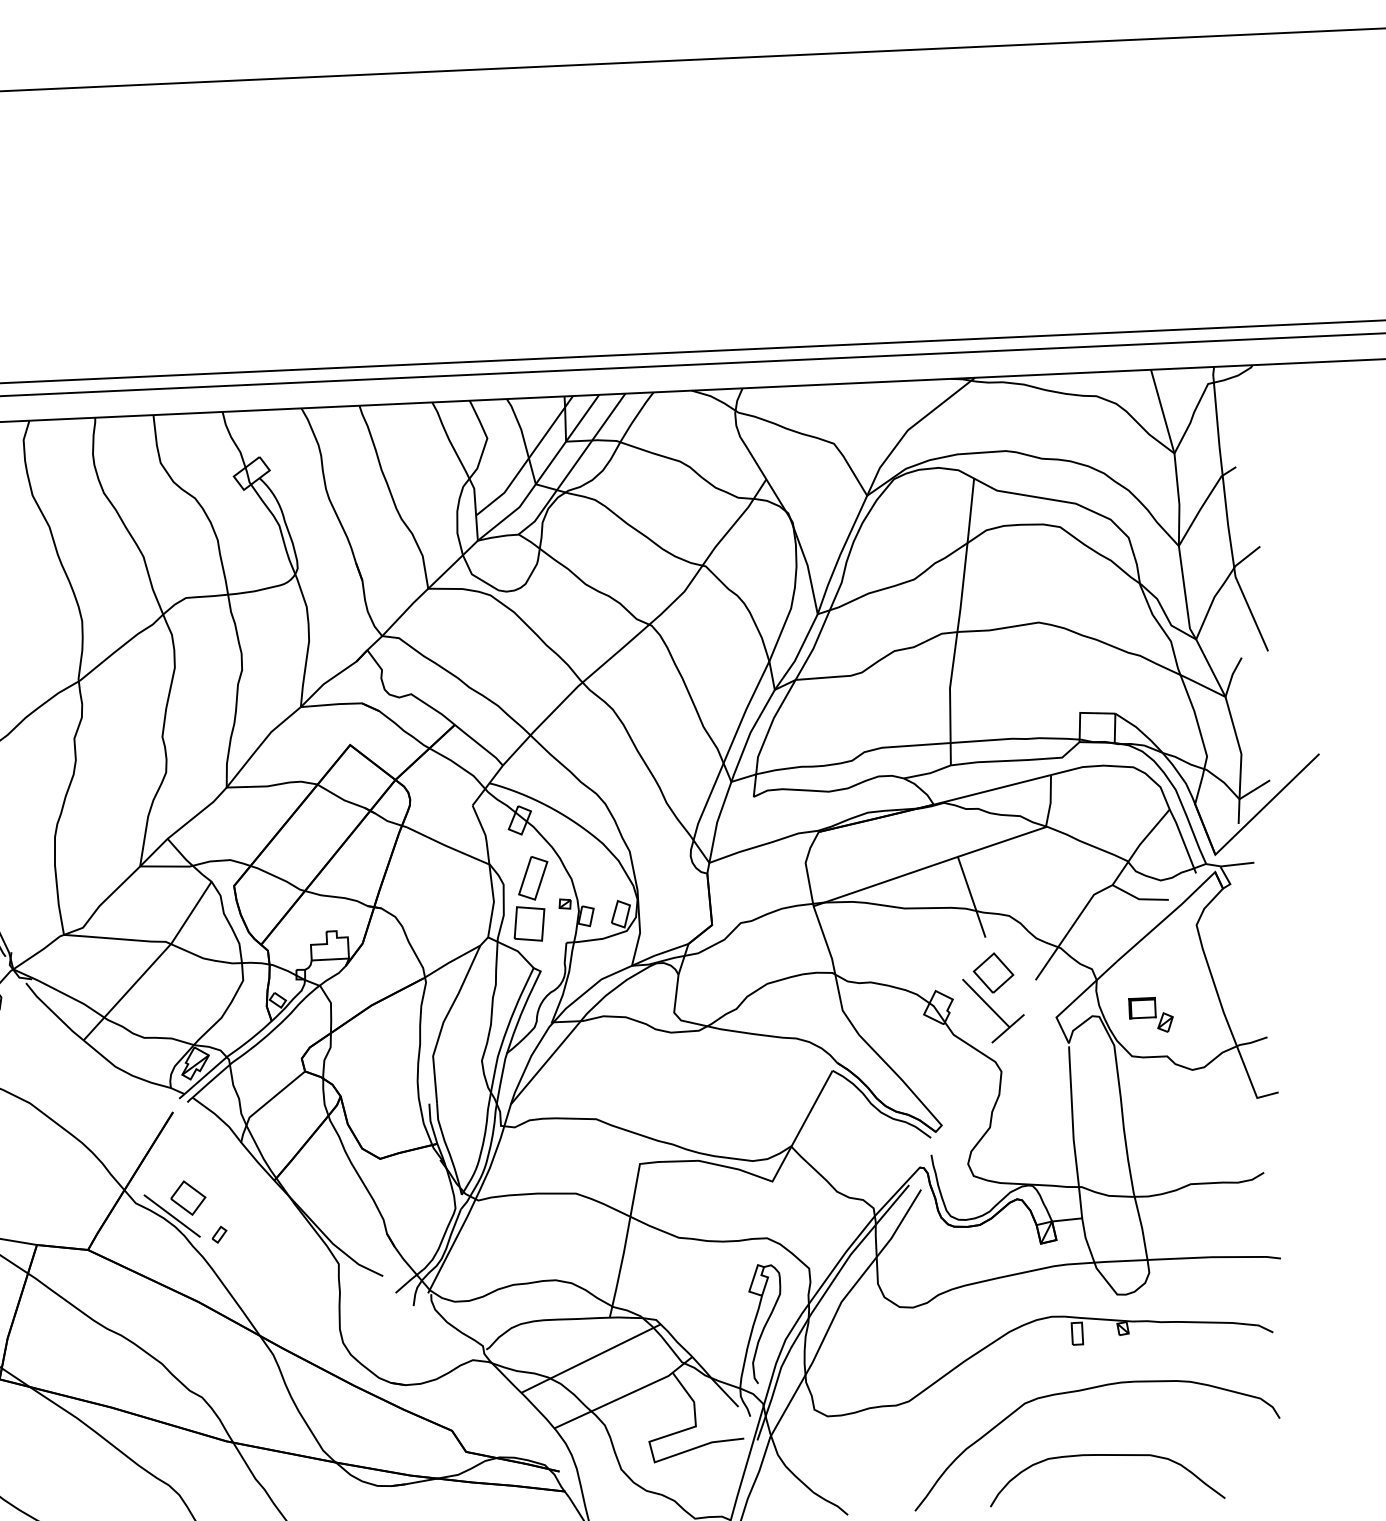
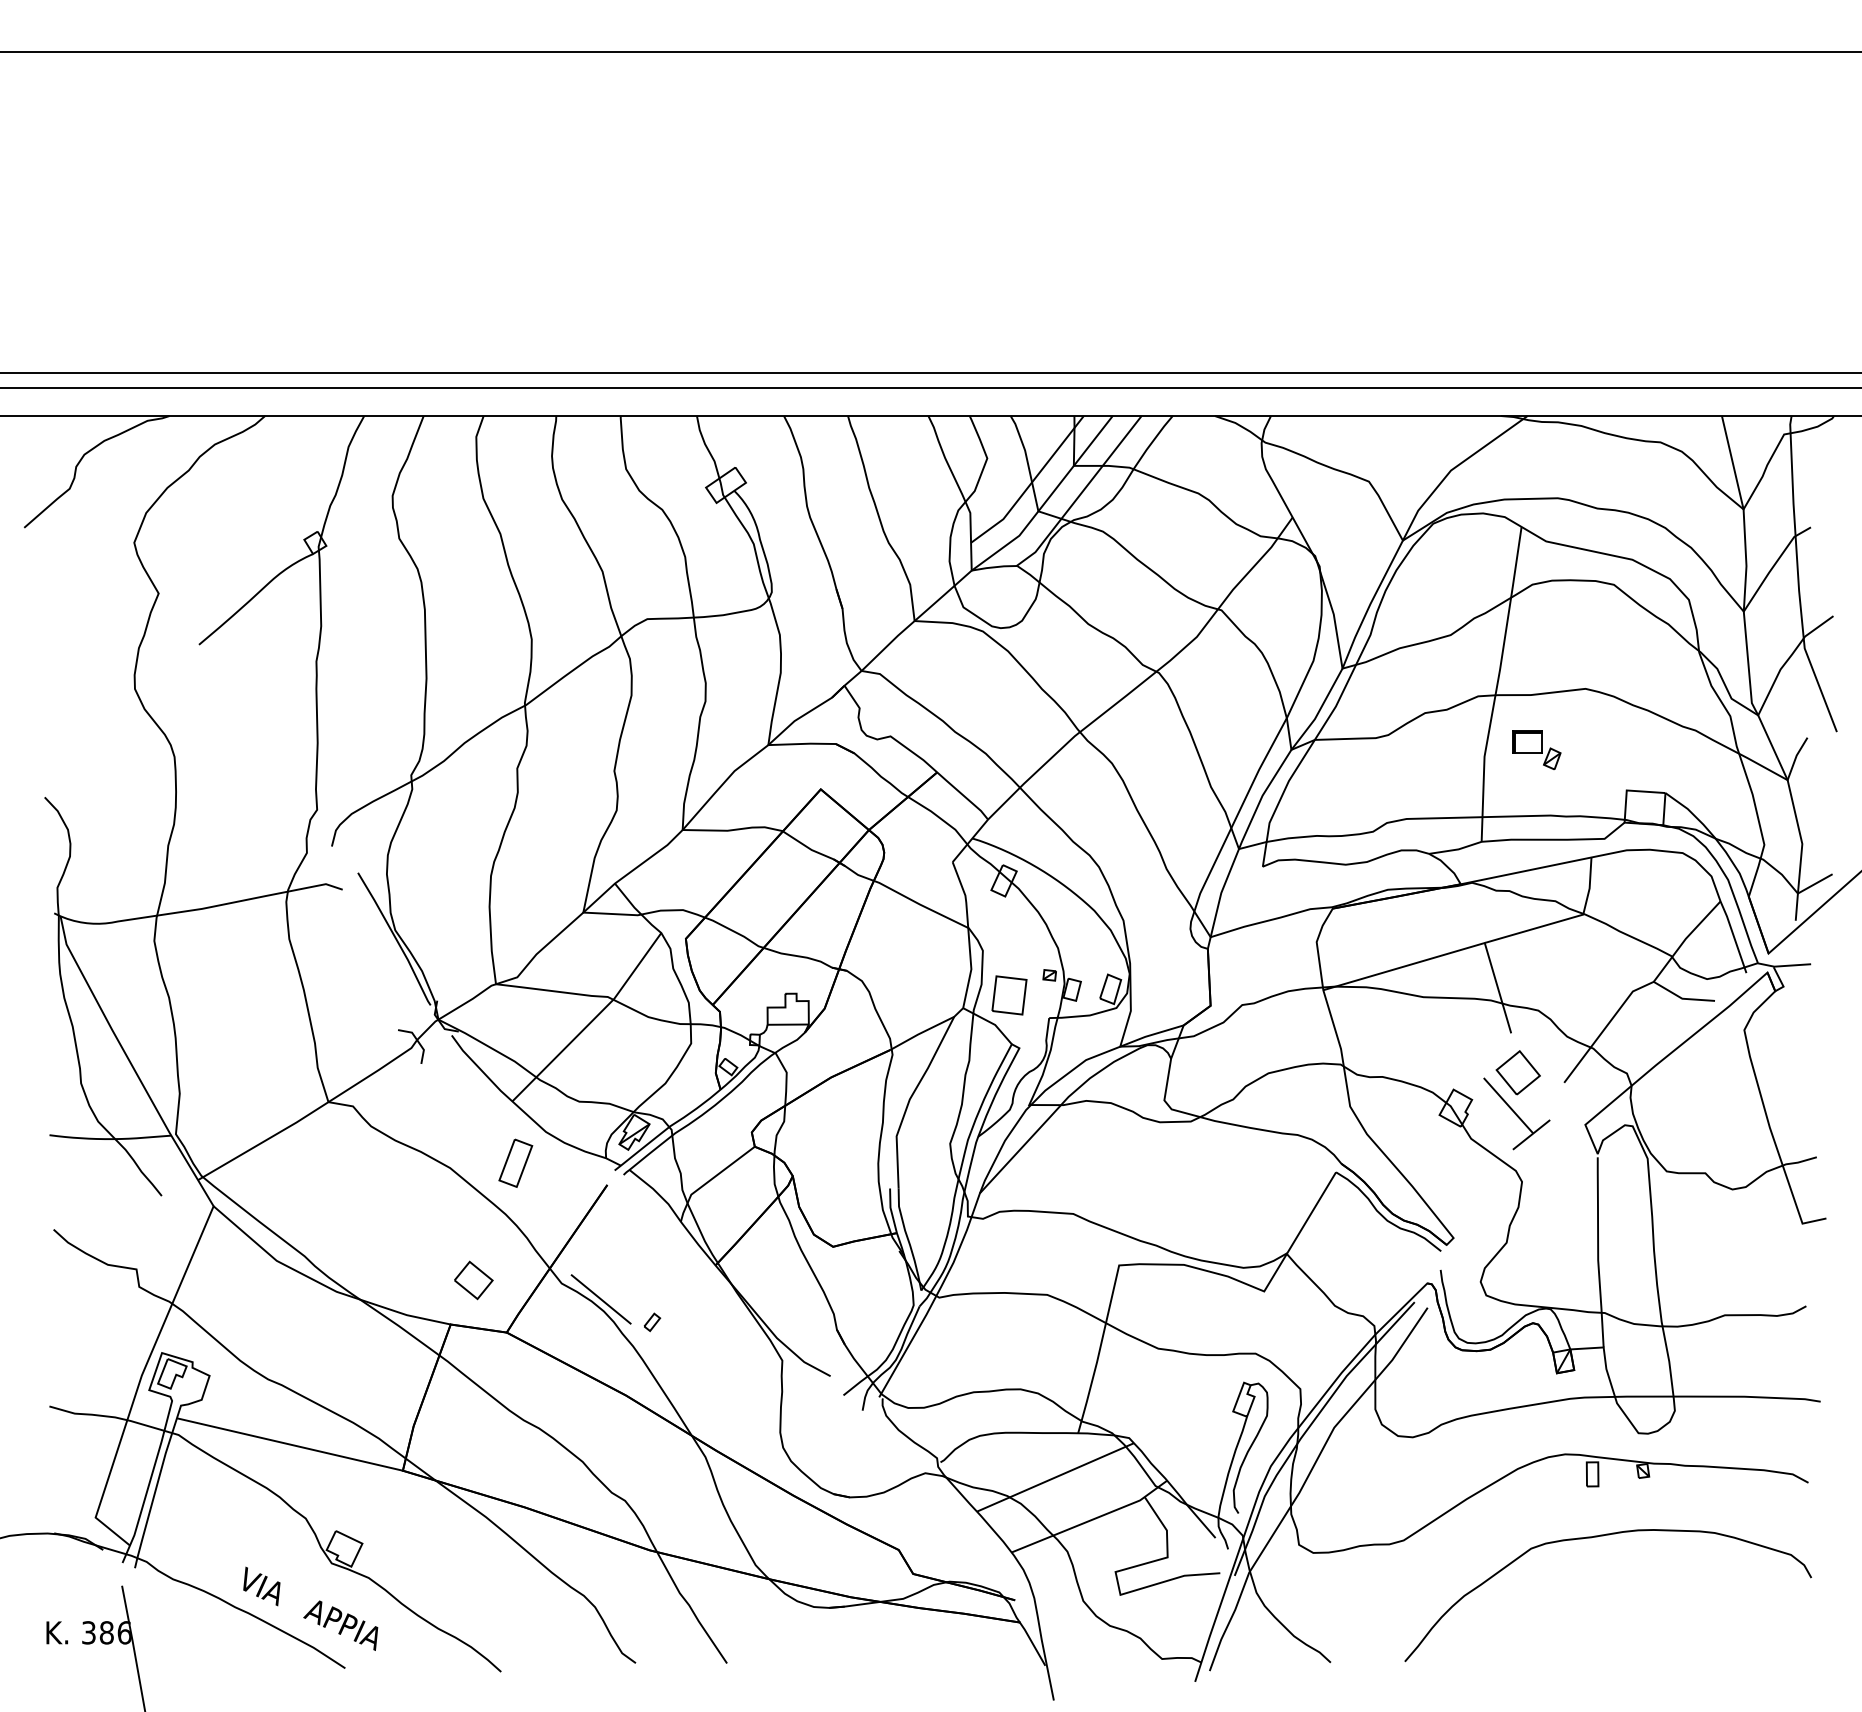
part: (532, 877) -> (515, 1162), moved
part: (1150, 1014) -> (1536, 749), moved
part: (188, 1198) -> (473, 1280), moved
curve: (1105, 1456) -> (1617, 1610), removed

